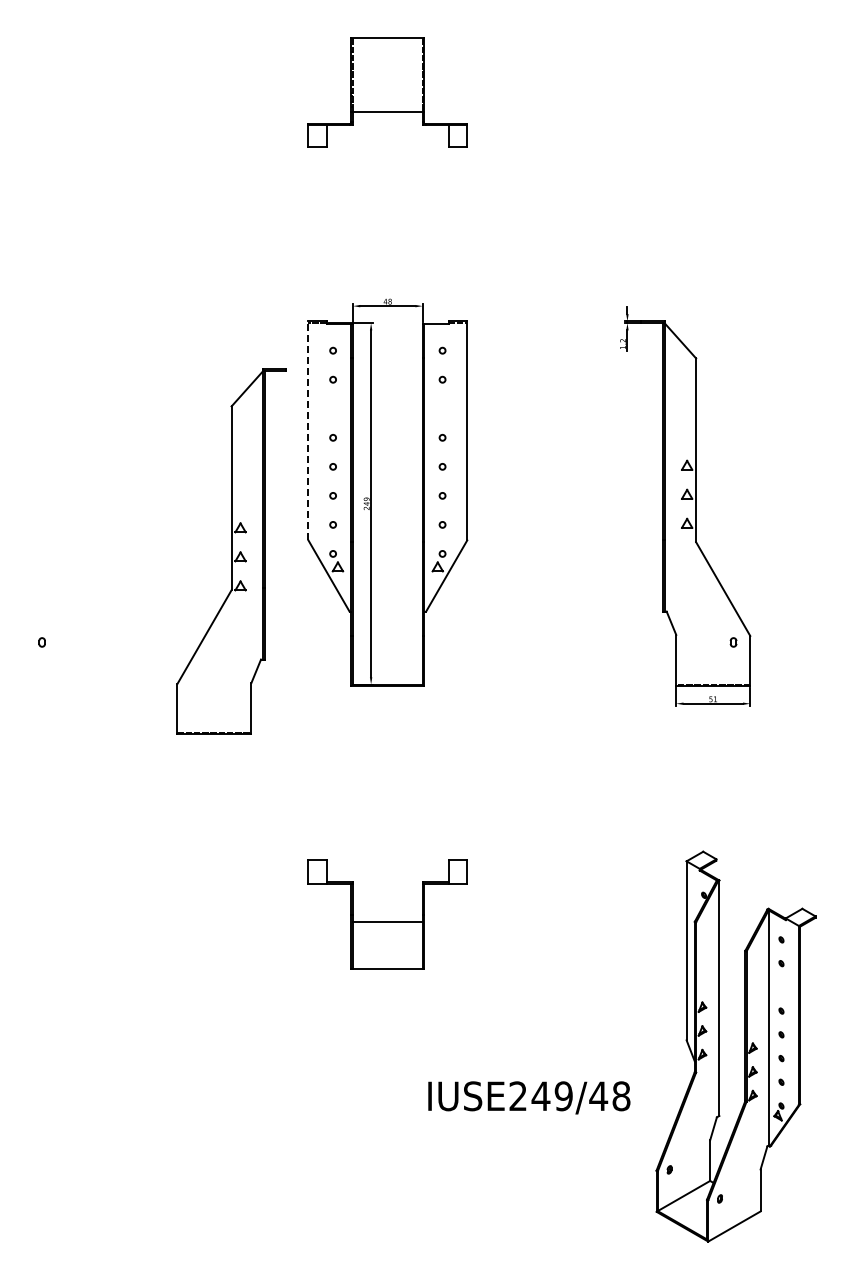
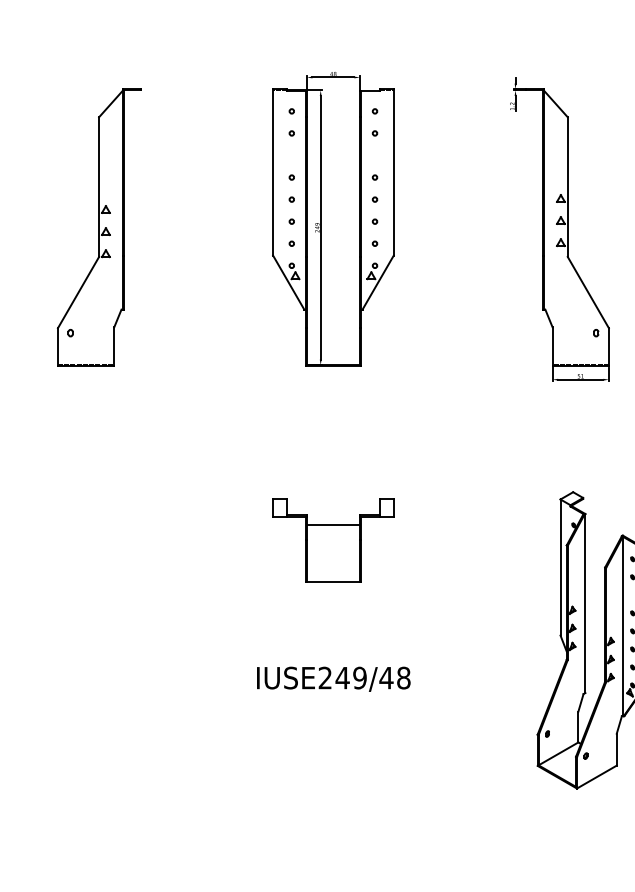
line: (308, 430) -> (273, 172), dashed -> solid
part: (231, 551) -> (99, 227), moved
line: (387, 922) -> (333, 525), moved
text: (529, 1097) -> (333, 679), moved

